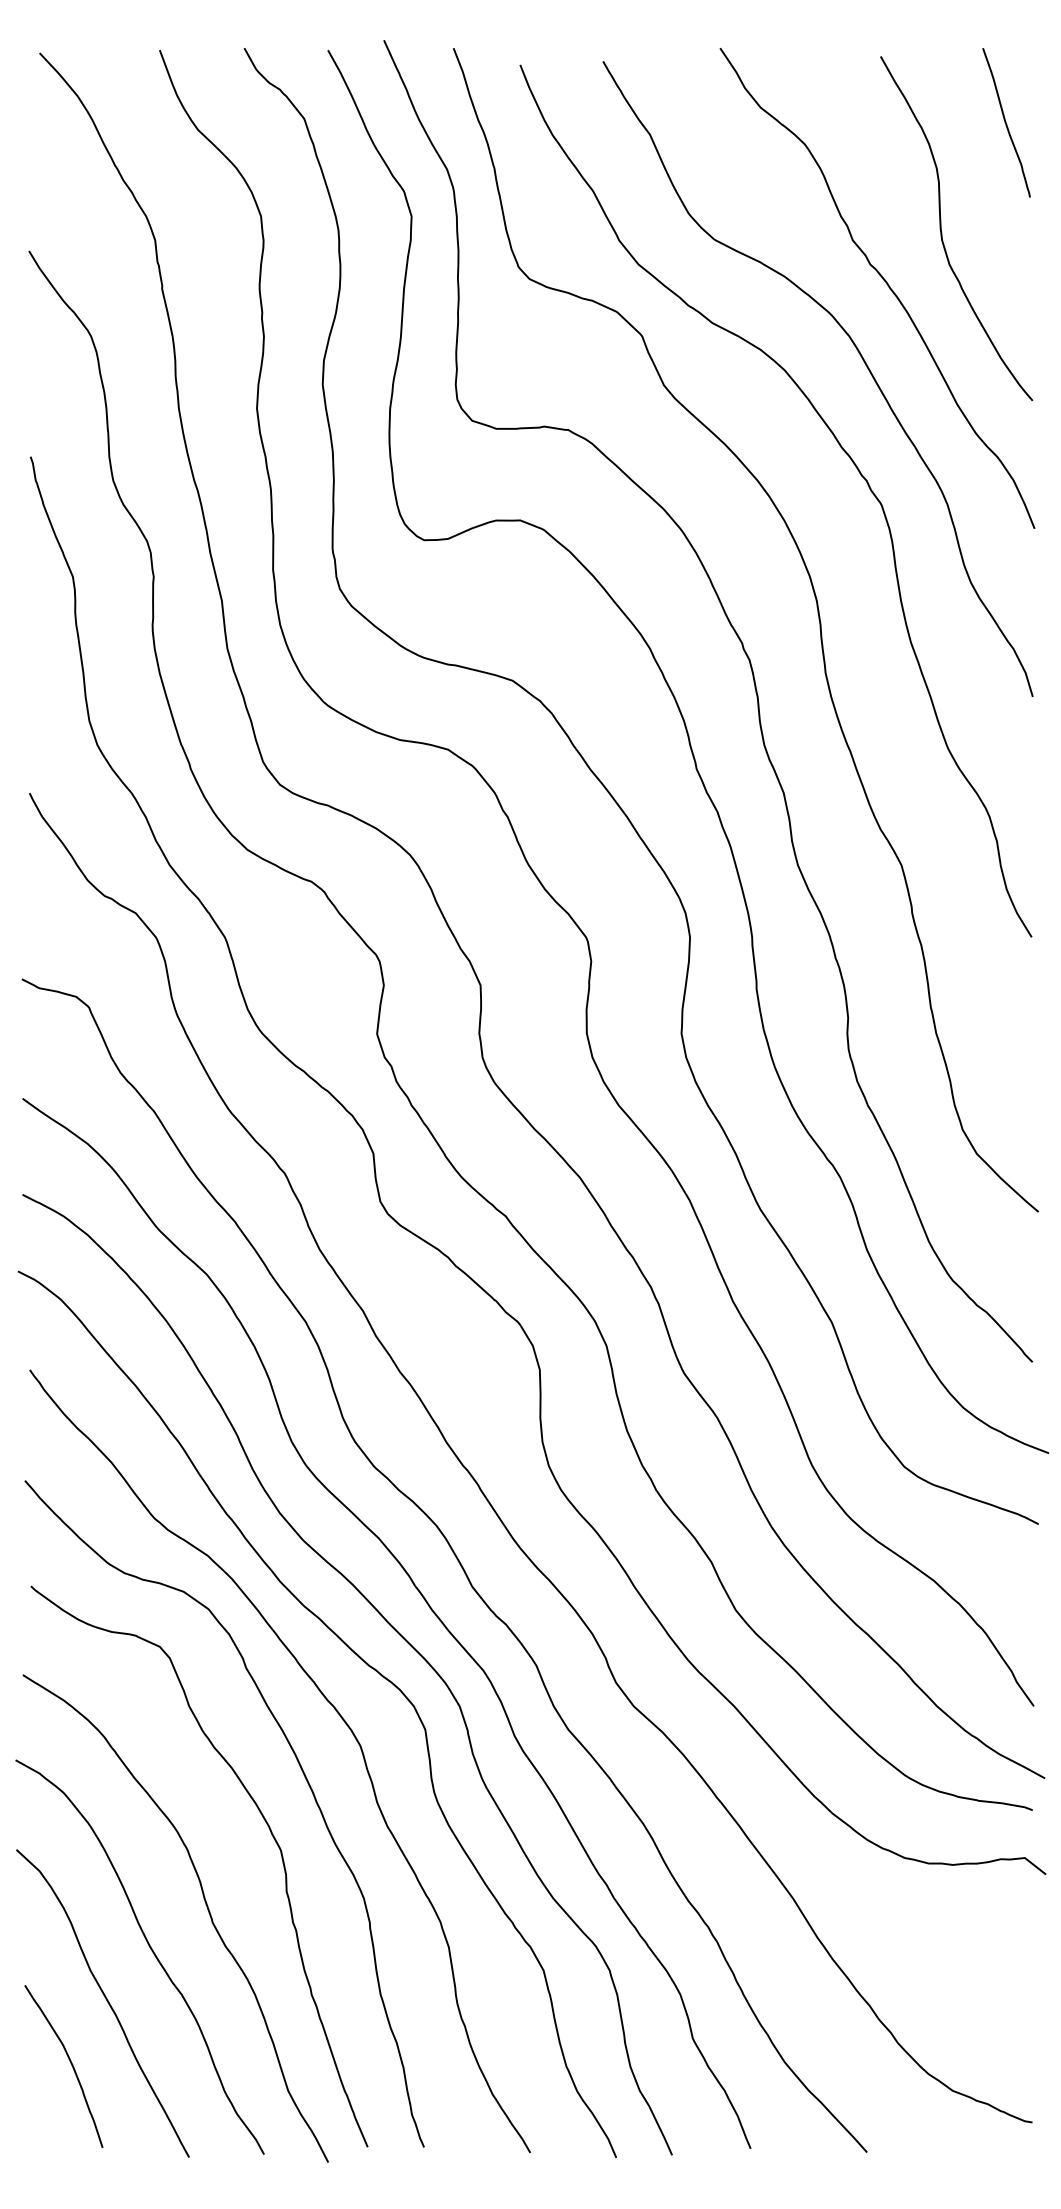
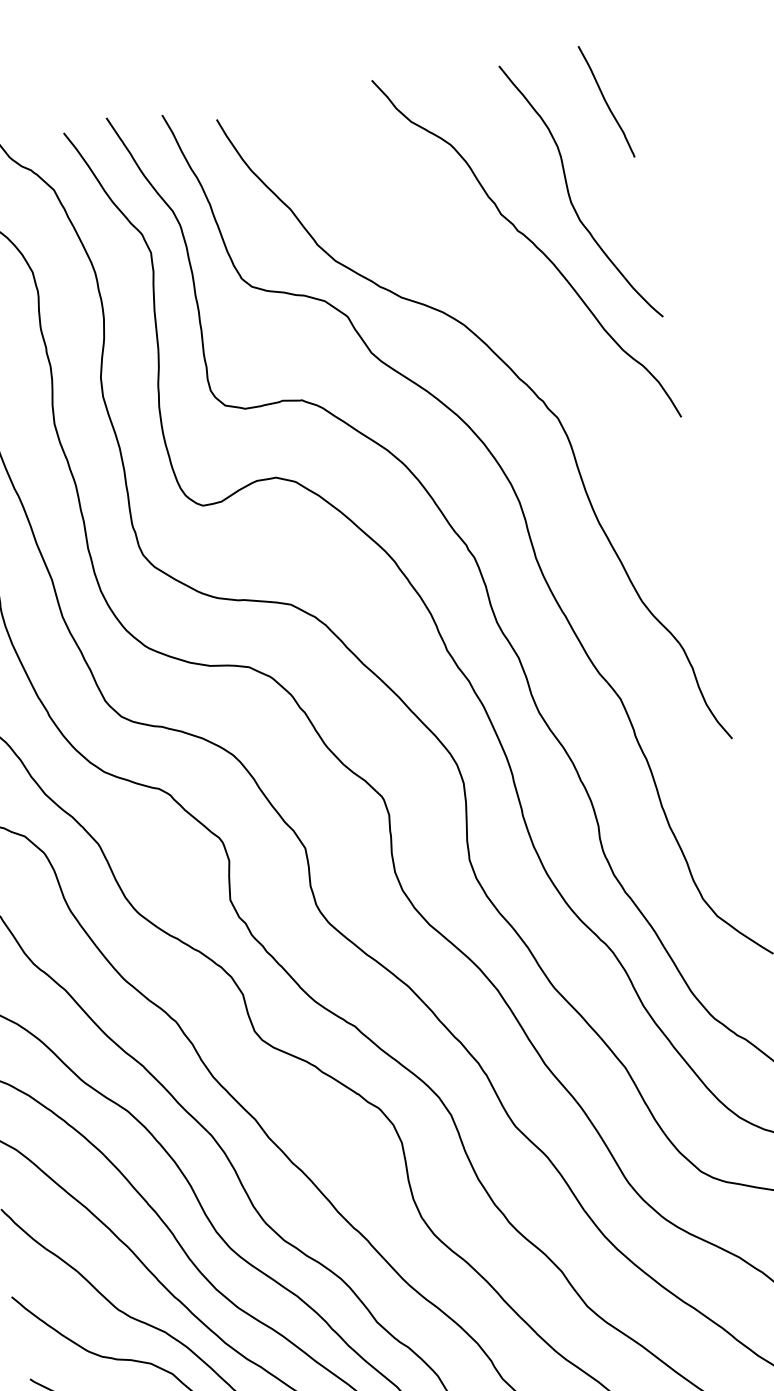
curve: (858, 353) -> (520, 302), removed

